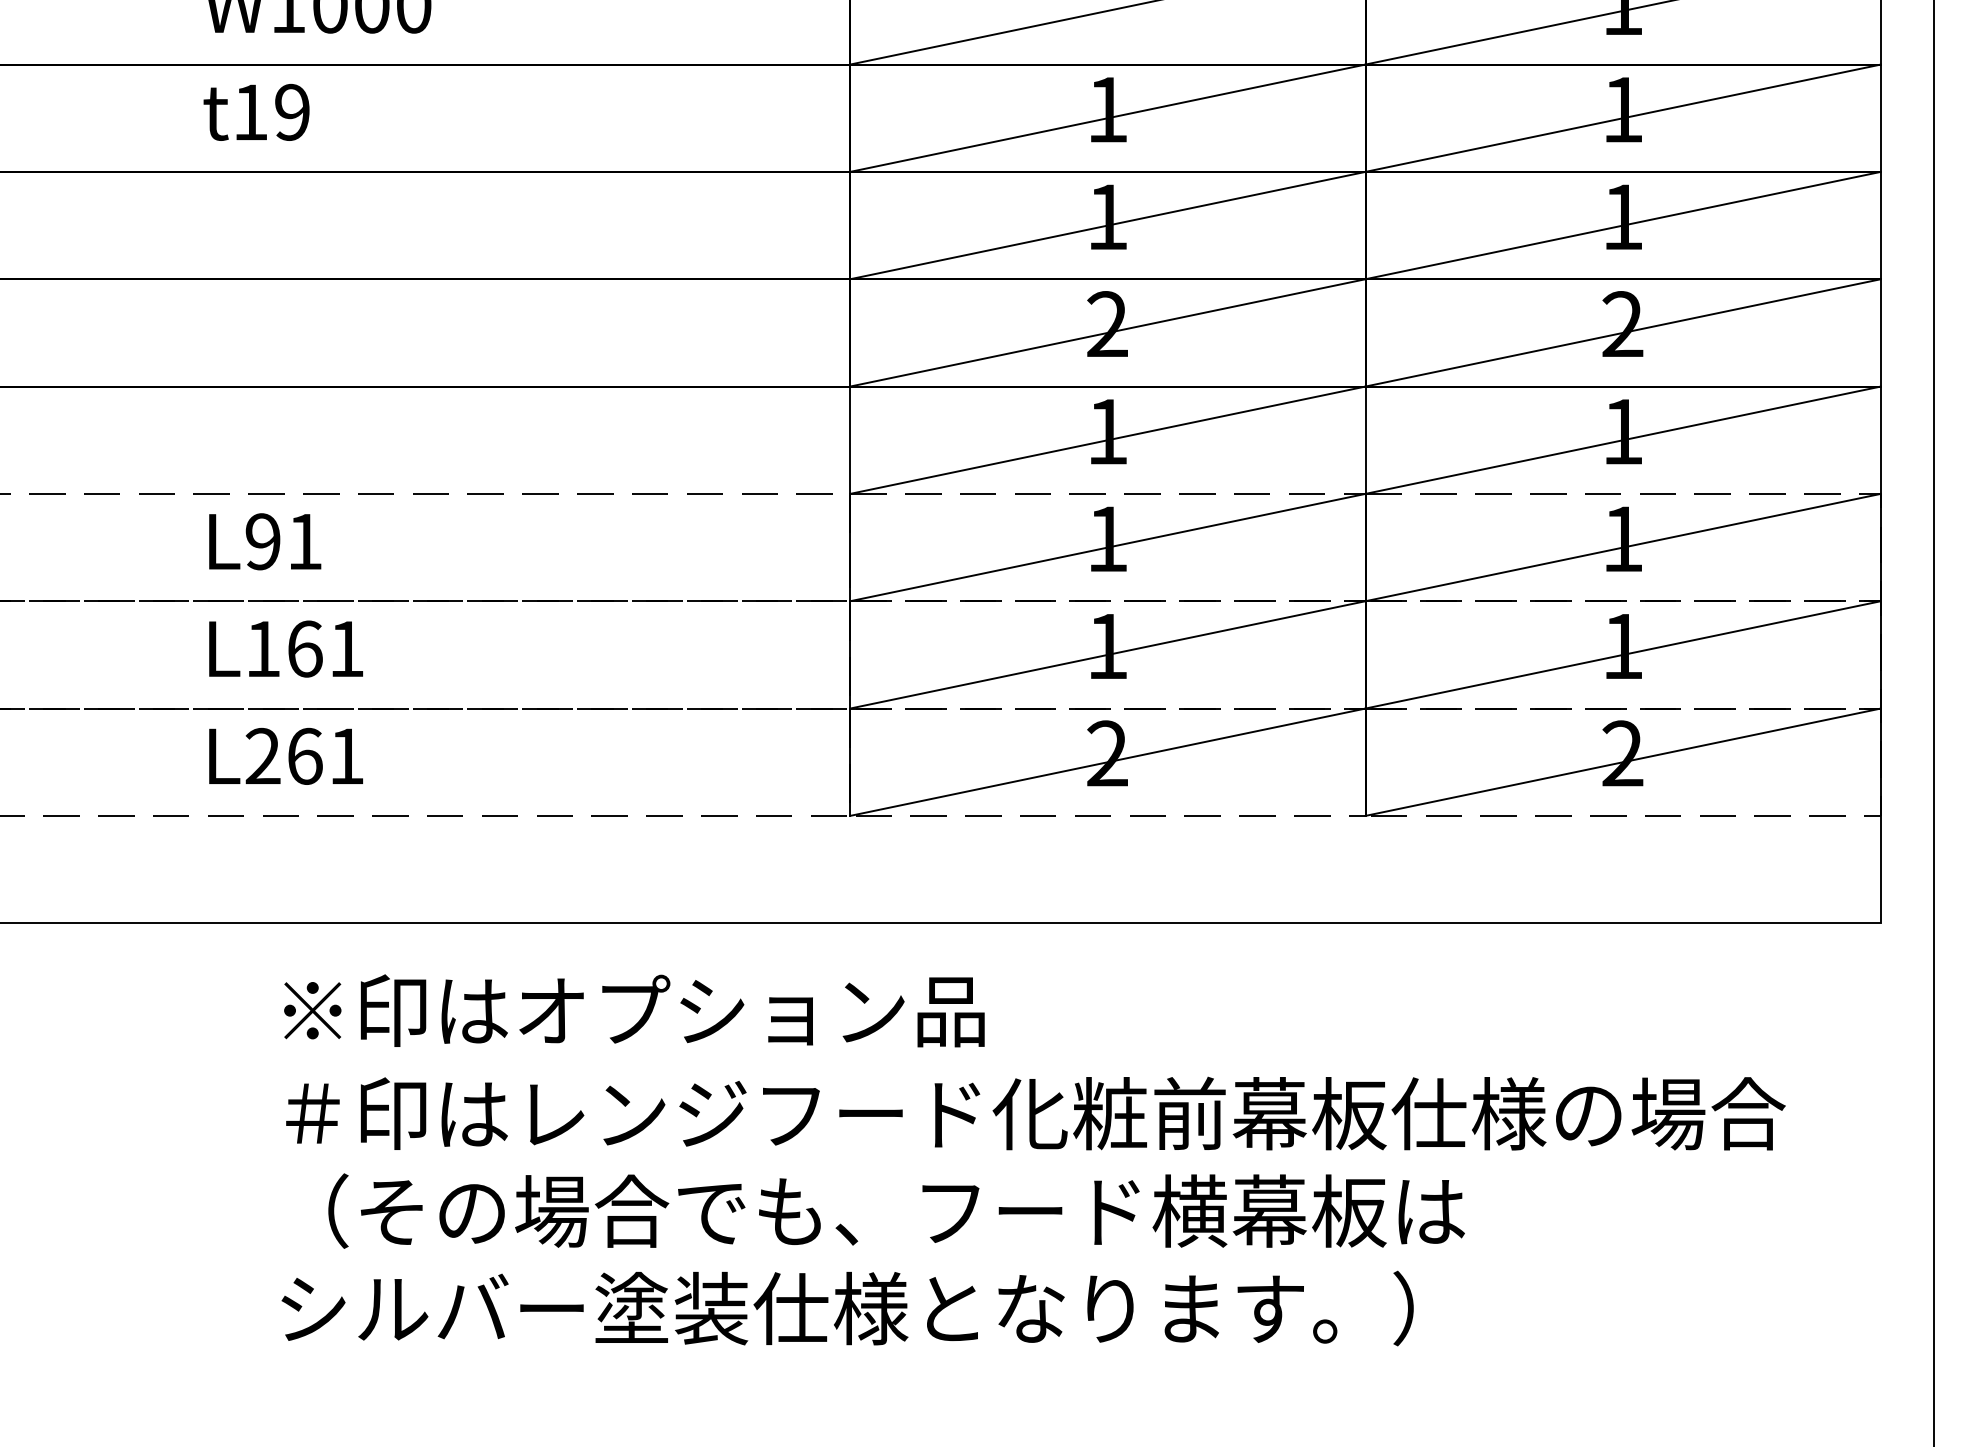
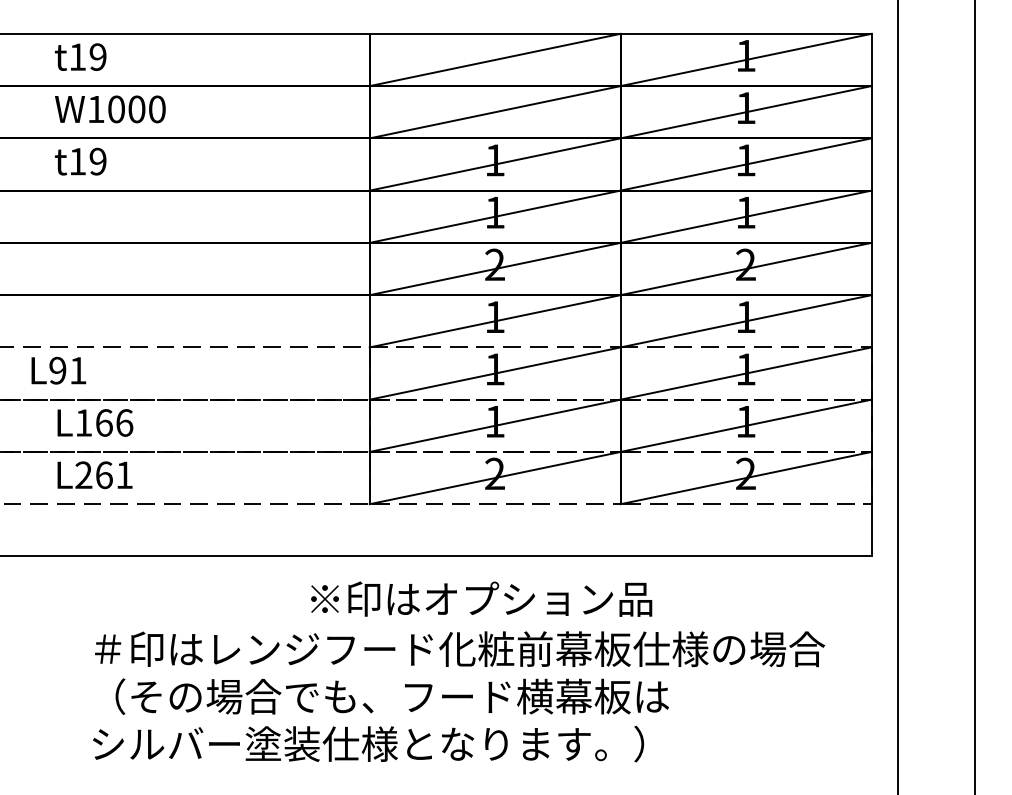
text: (264, 541) -> (58, 370), moved
text: (346, 648) -> (124, 422), L161 -> L166
text: (634, 1009) -> (481, 598), moved

